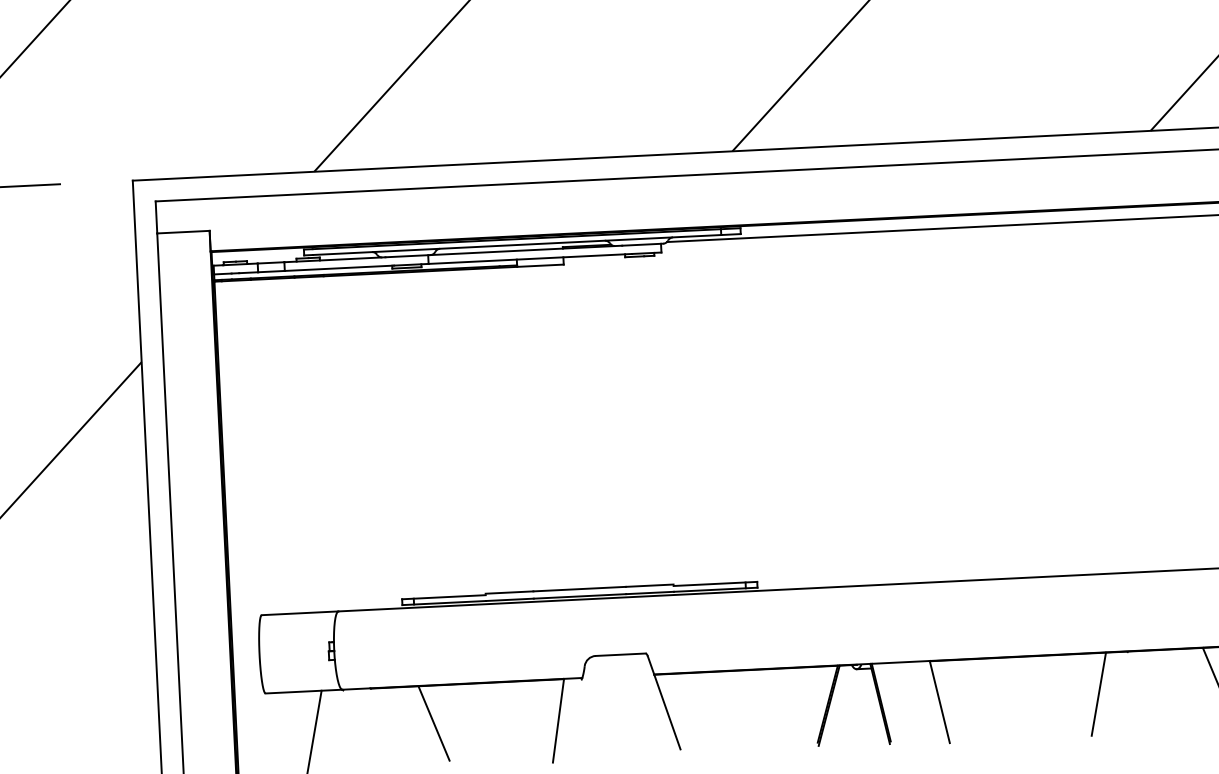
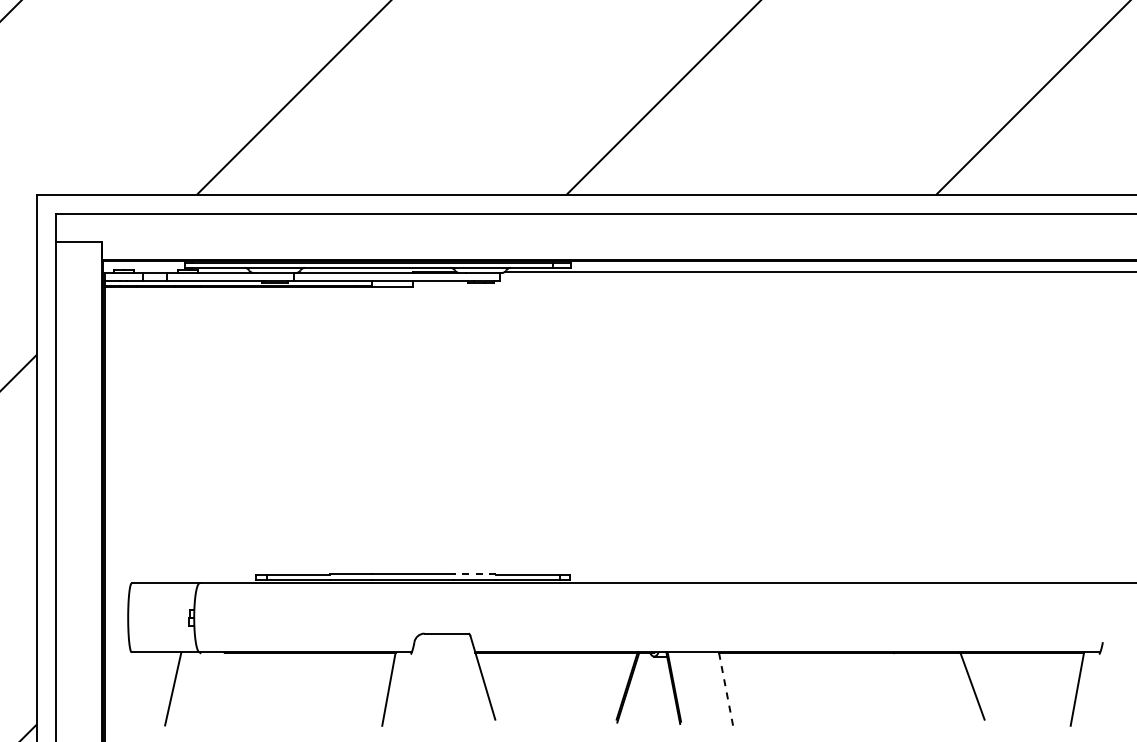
line: (648, 585) -> (474, 573), solid -> dashed
line: (1098, 693) -> (866, 688), removed
line: (939, 701) -> (725, 688), solid -> dashed
line: (433, 722) -> (278, 685), removed

